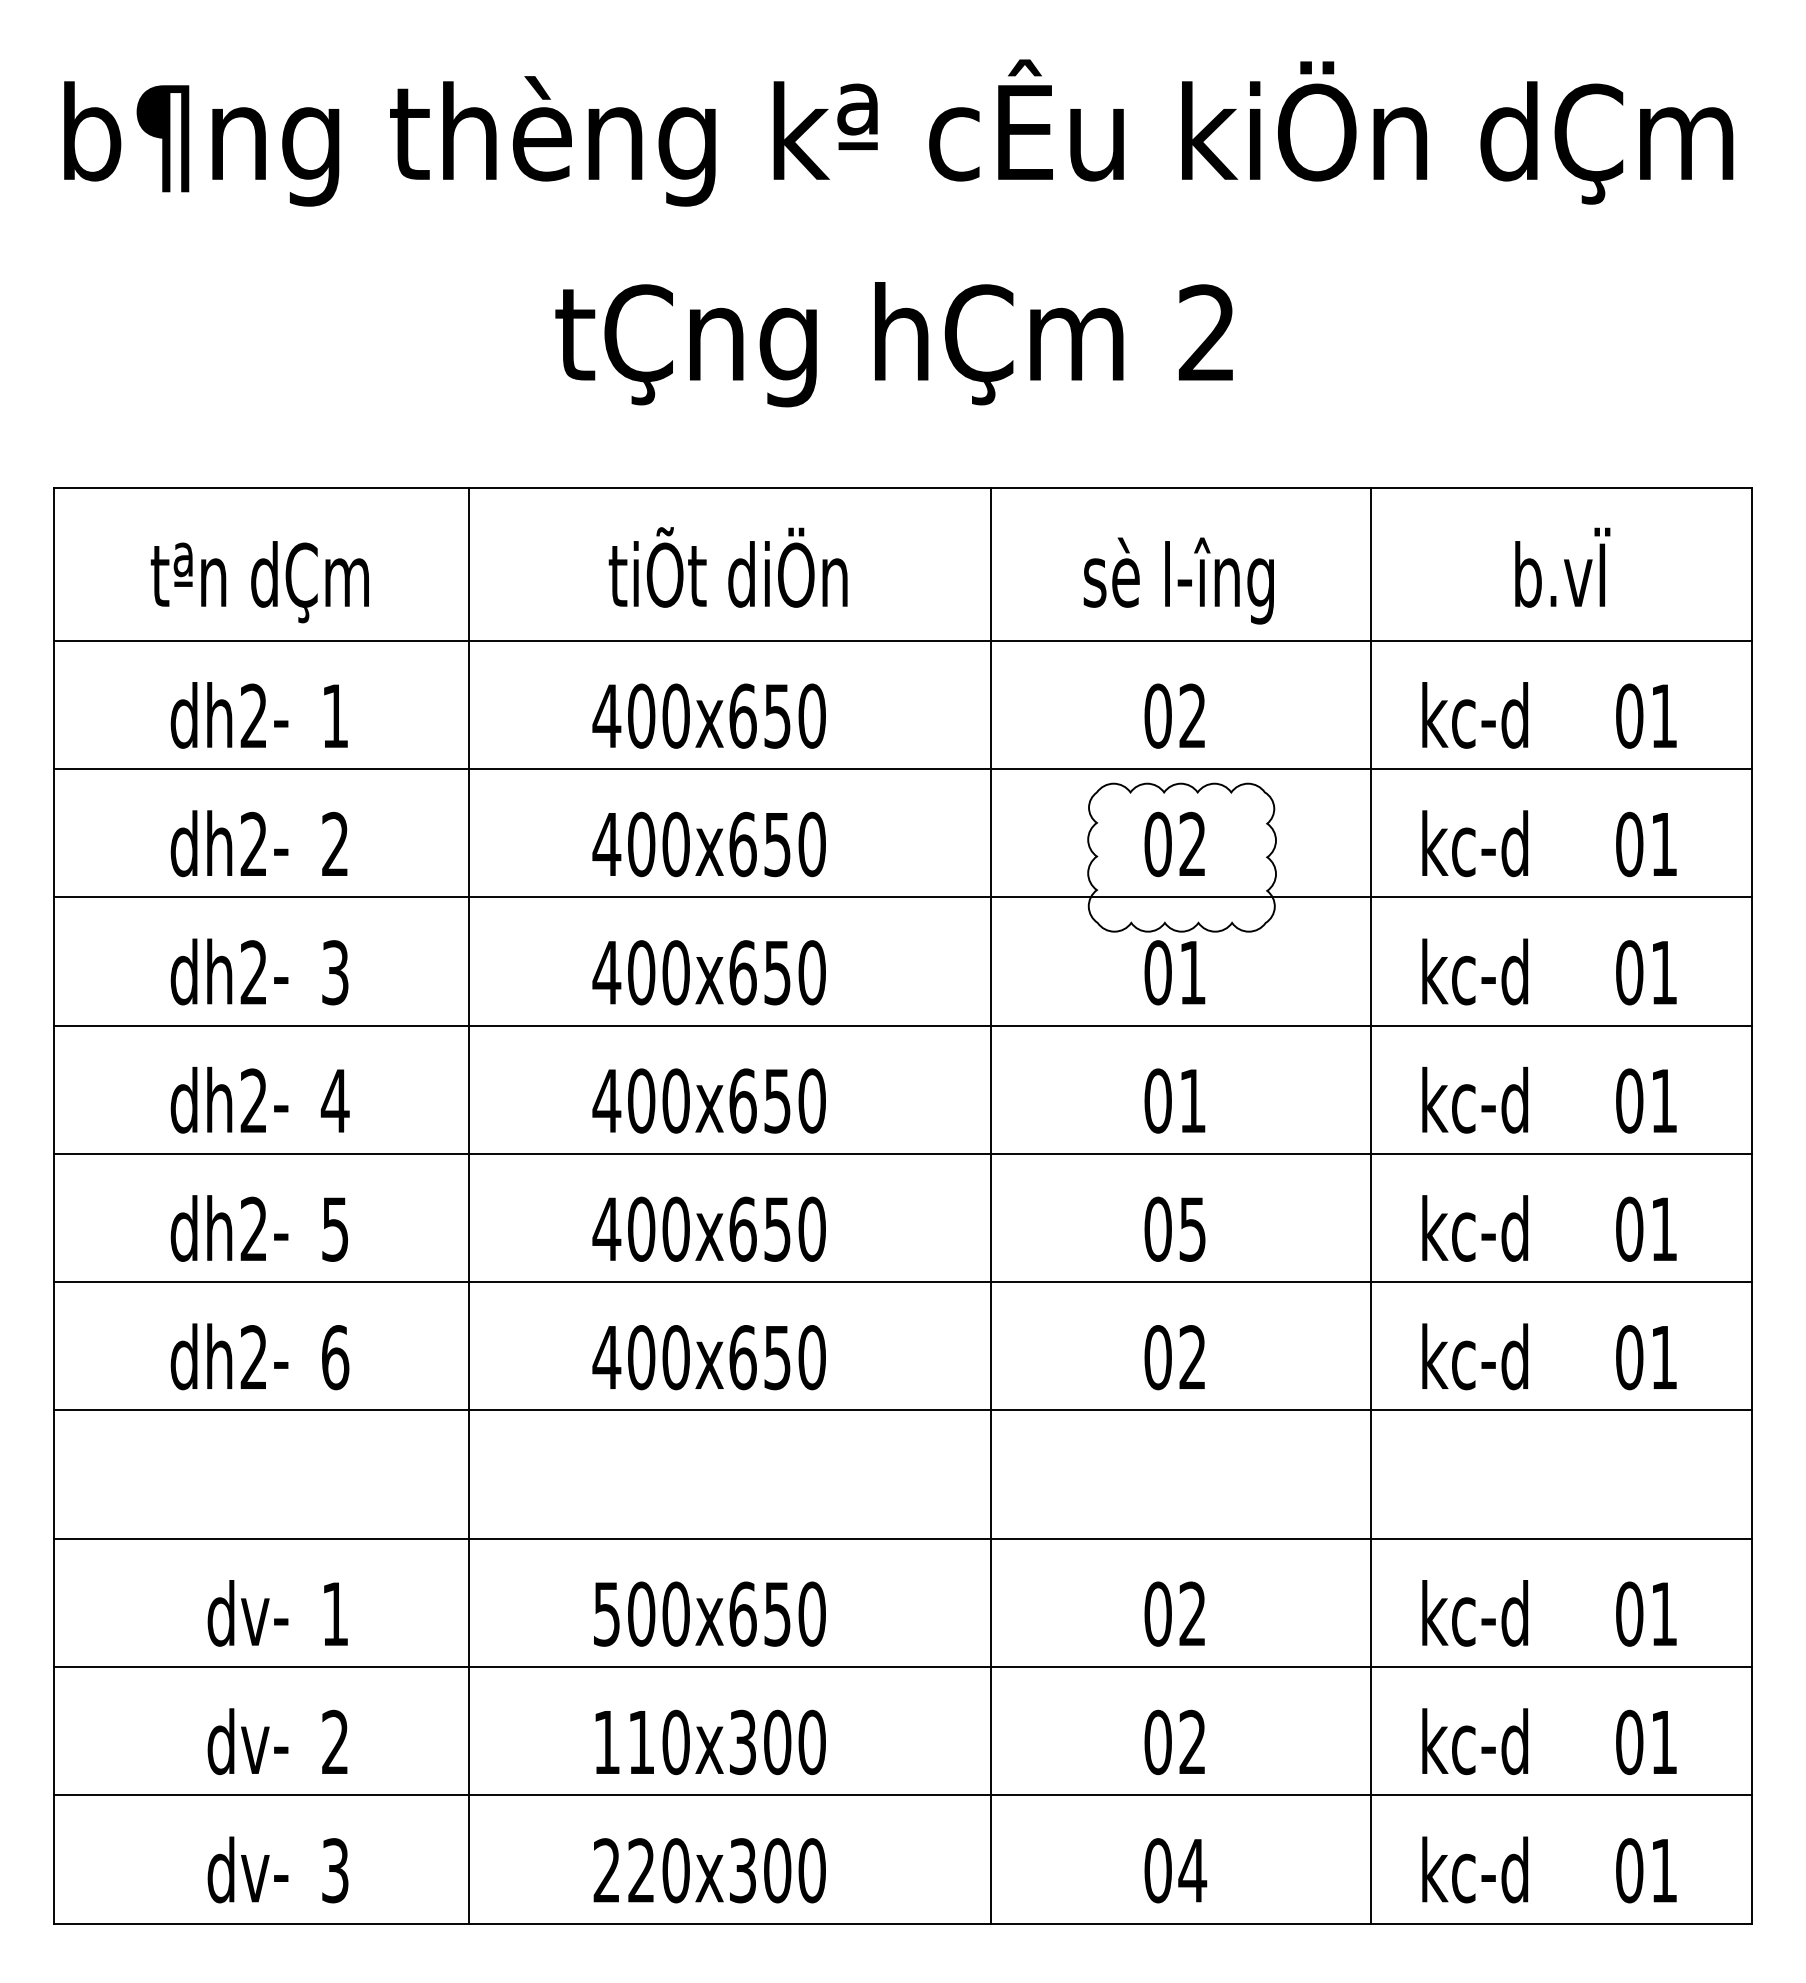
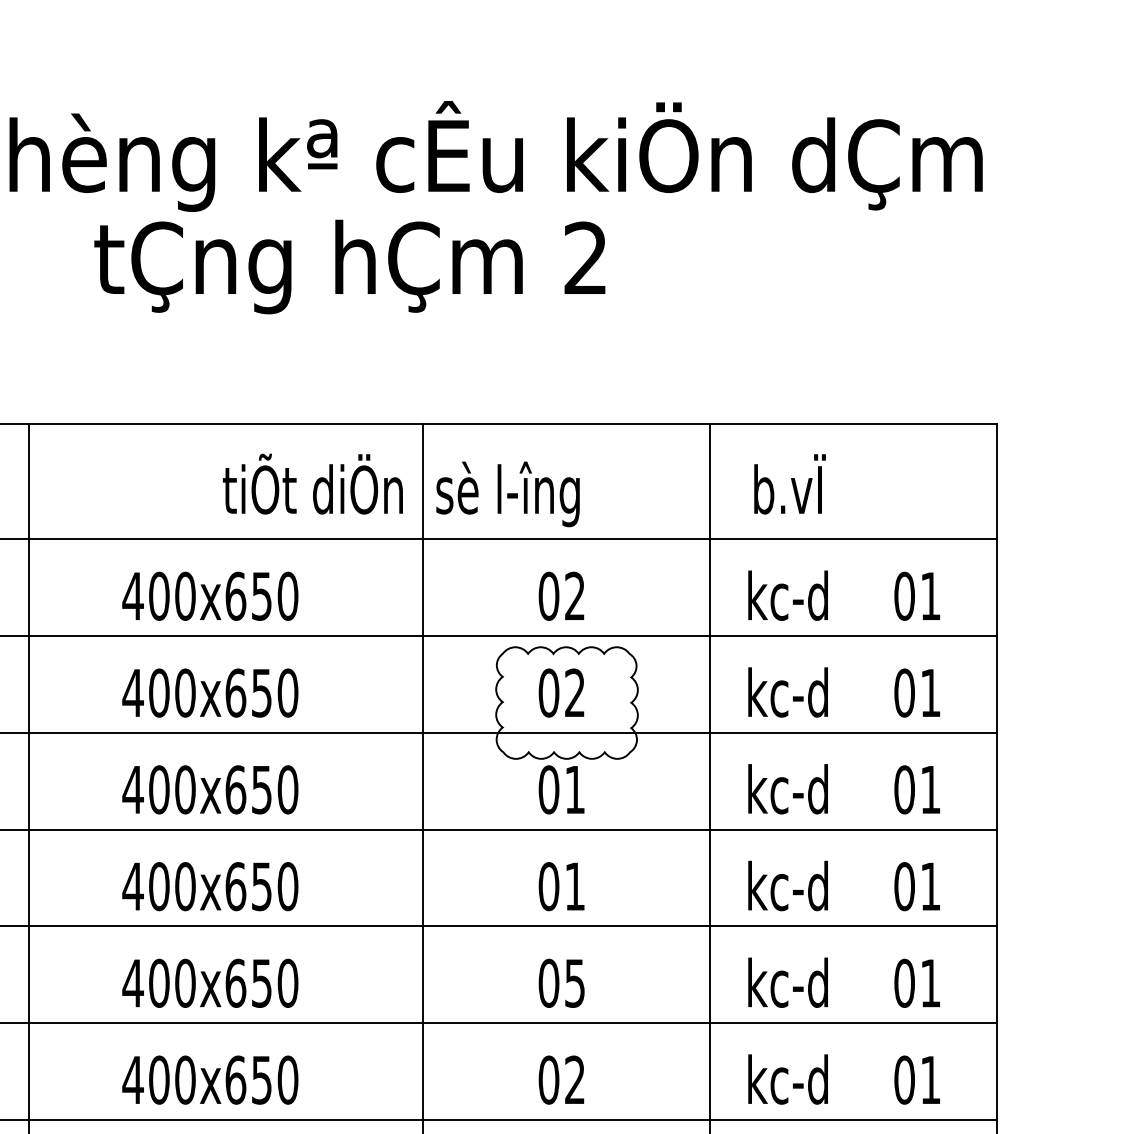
text: (893, 344) -> (349, 266), moved
text: (727, 567) -> (312, 484), moved
text: (1562, 567) -> (789, 484), moved
text: (1178, 580) -> (507, 493), moved

